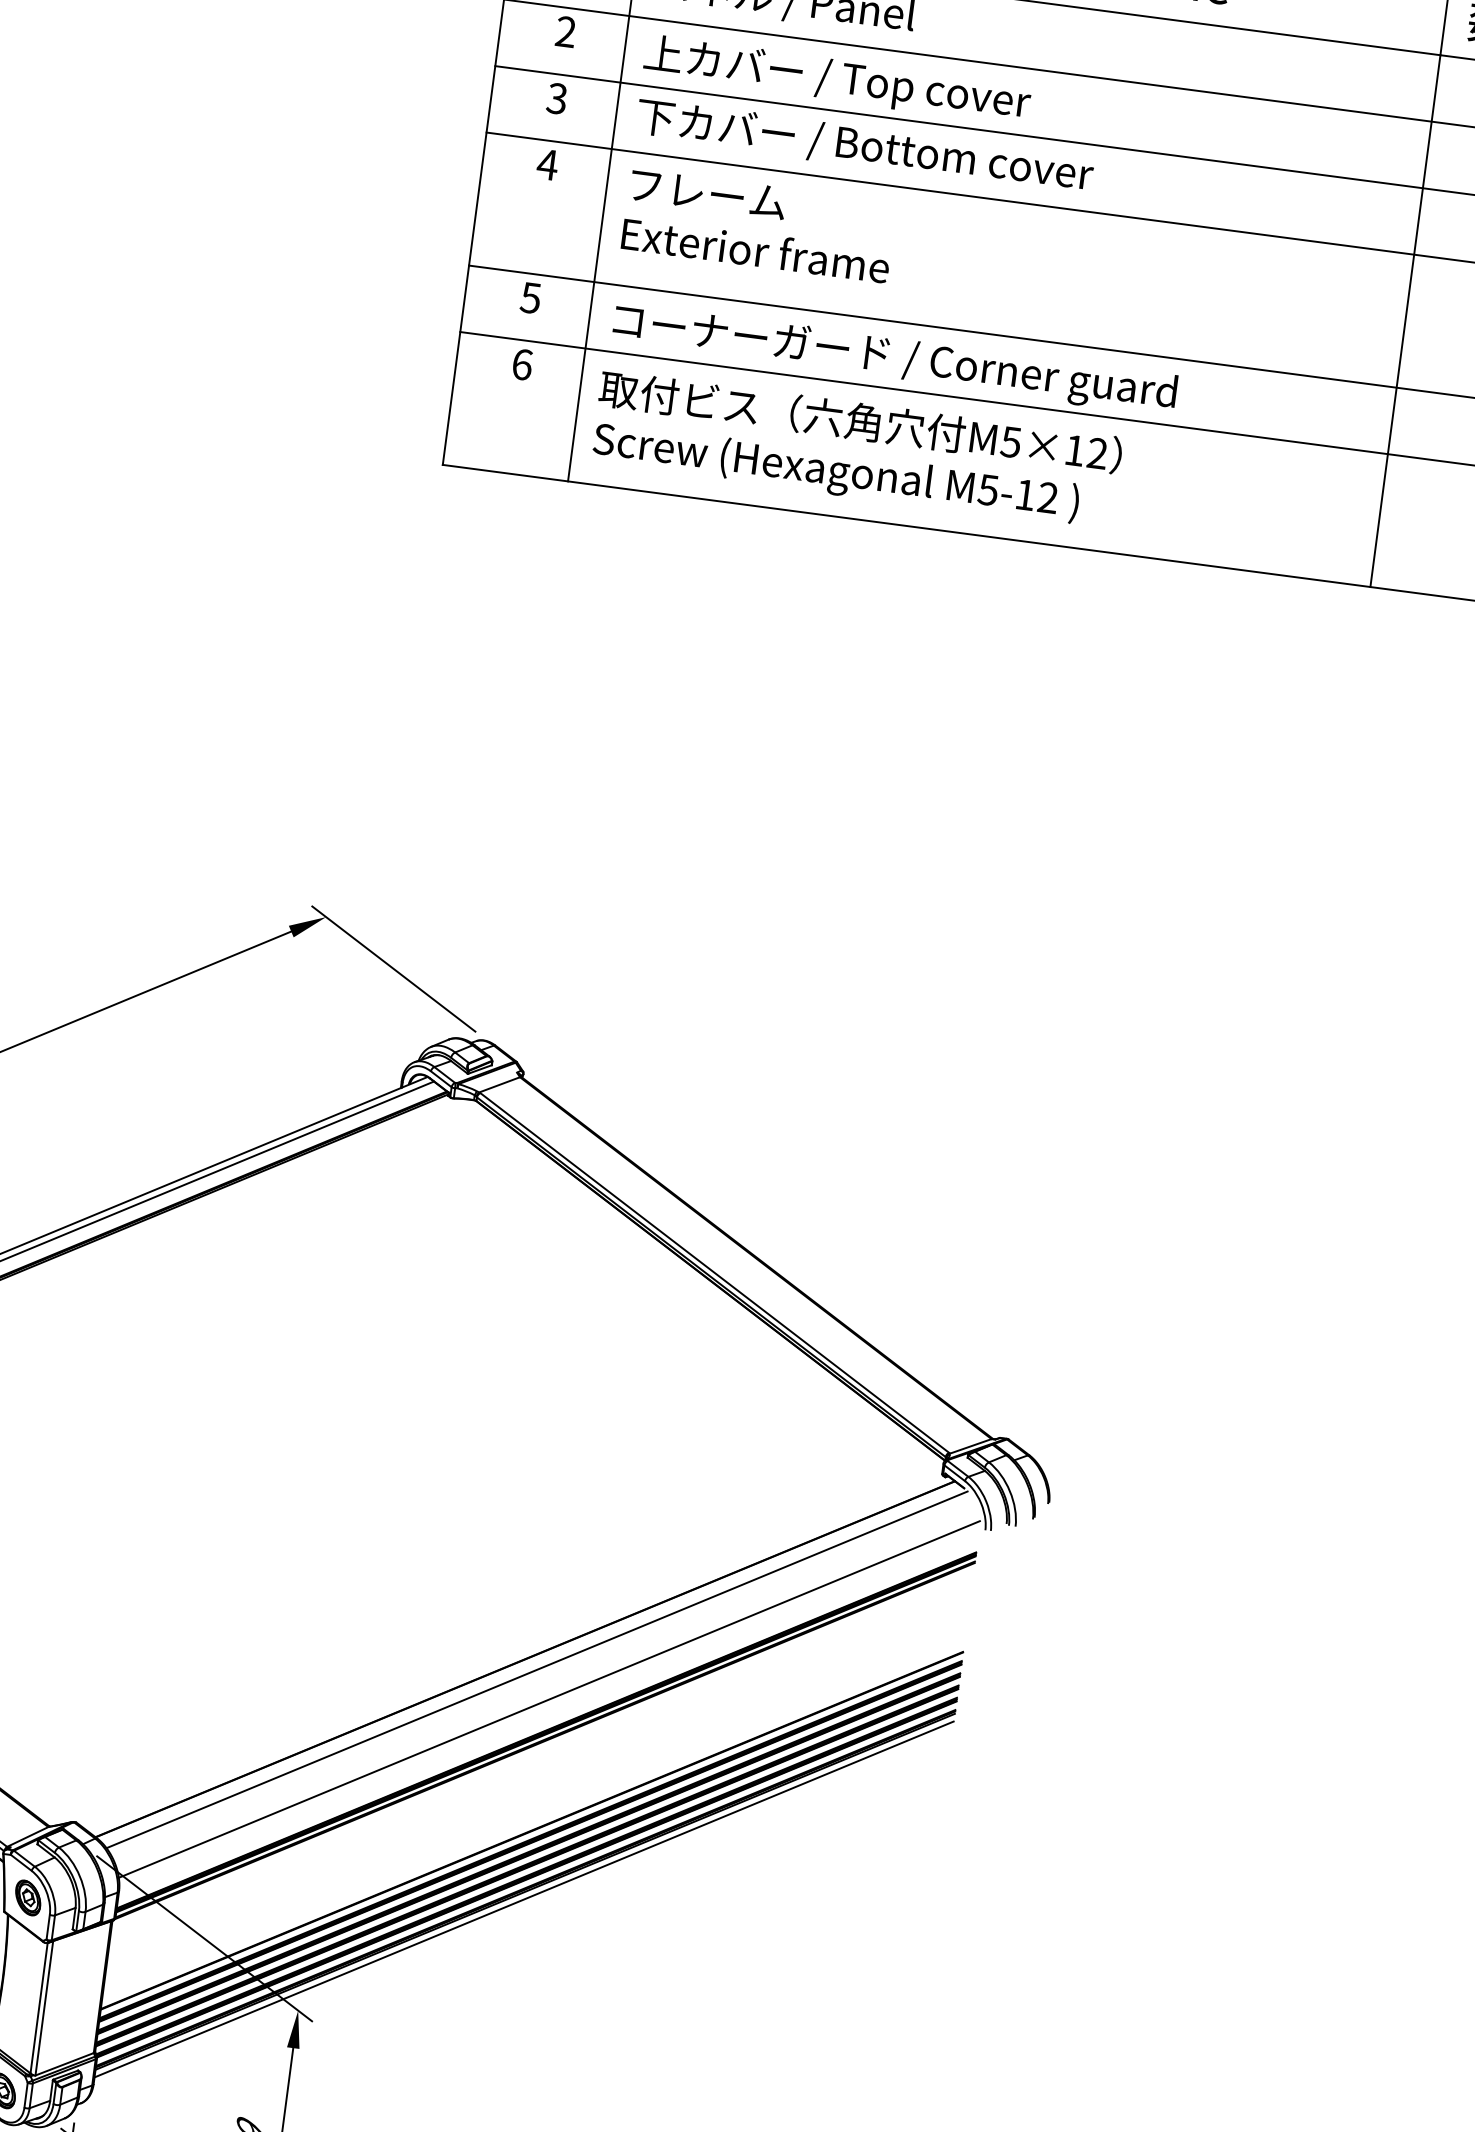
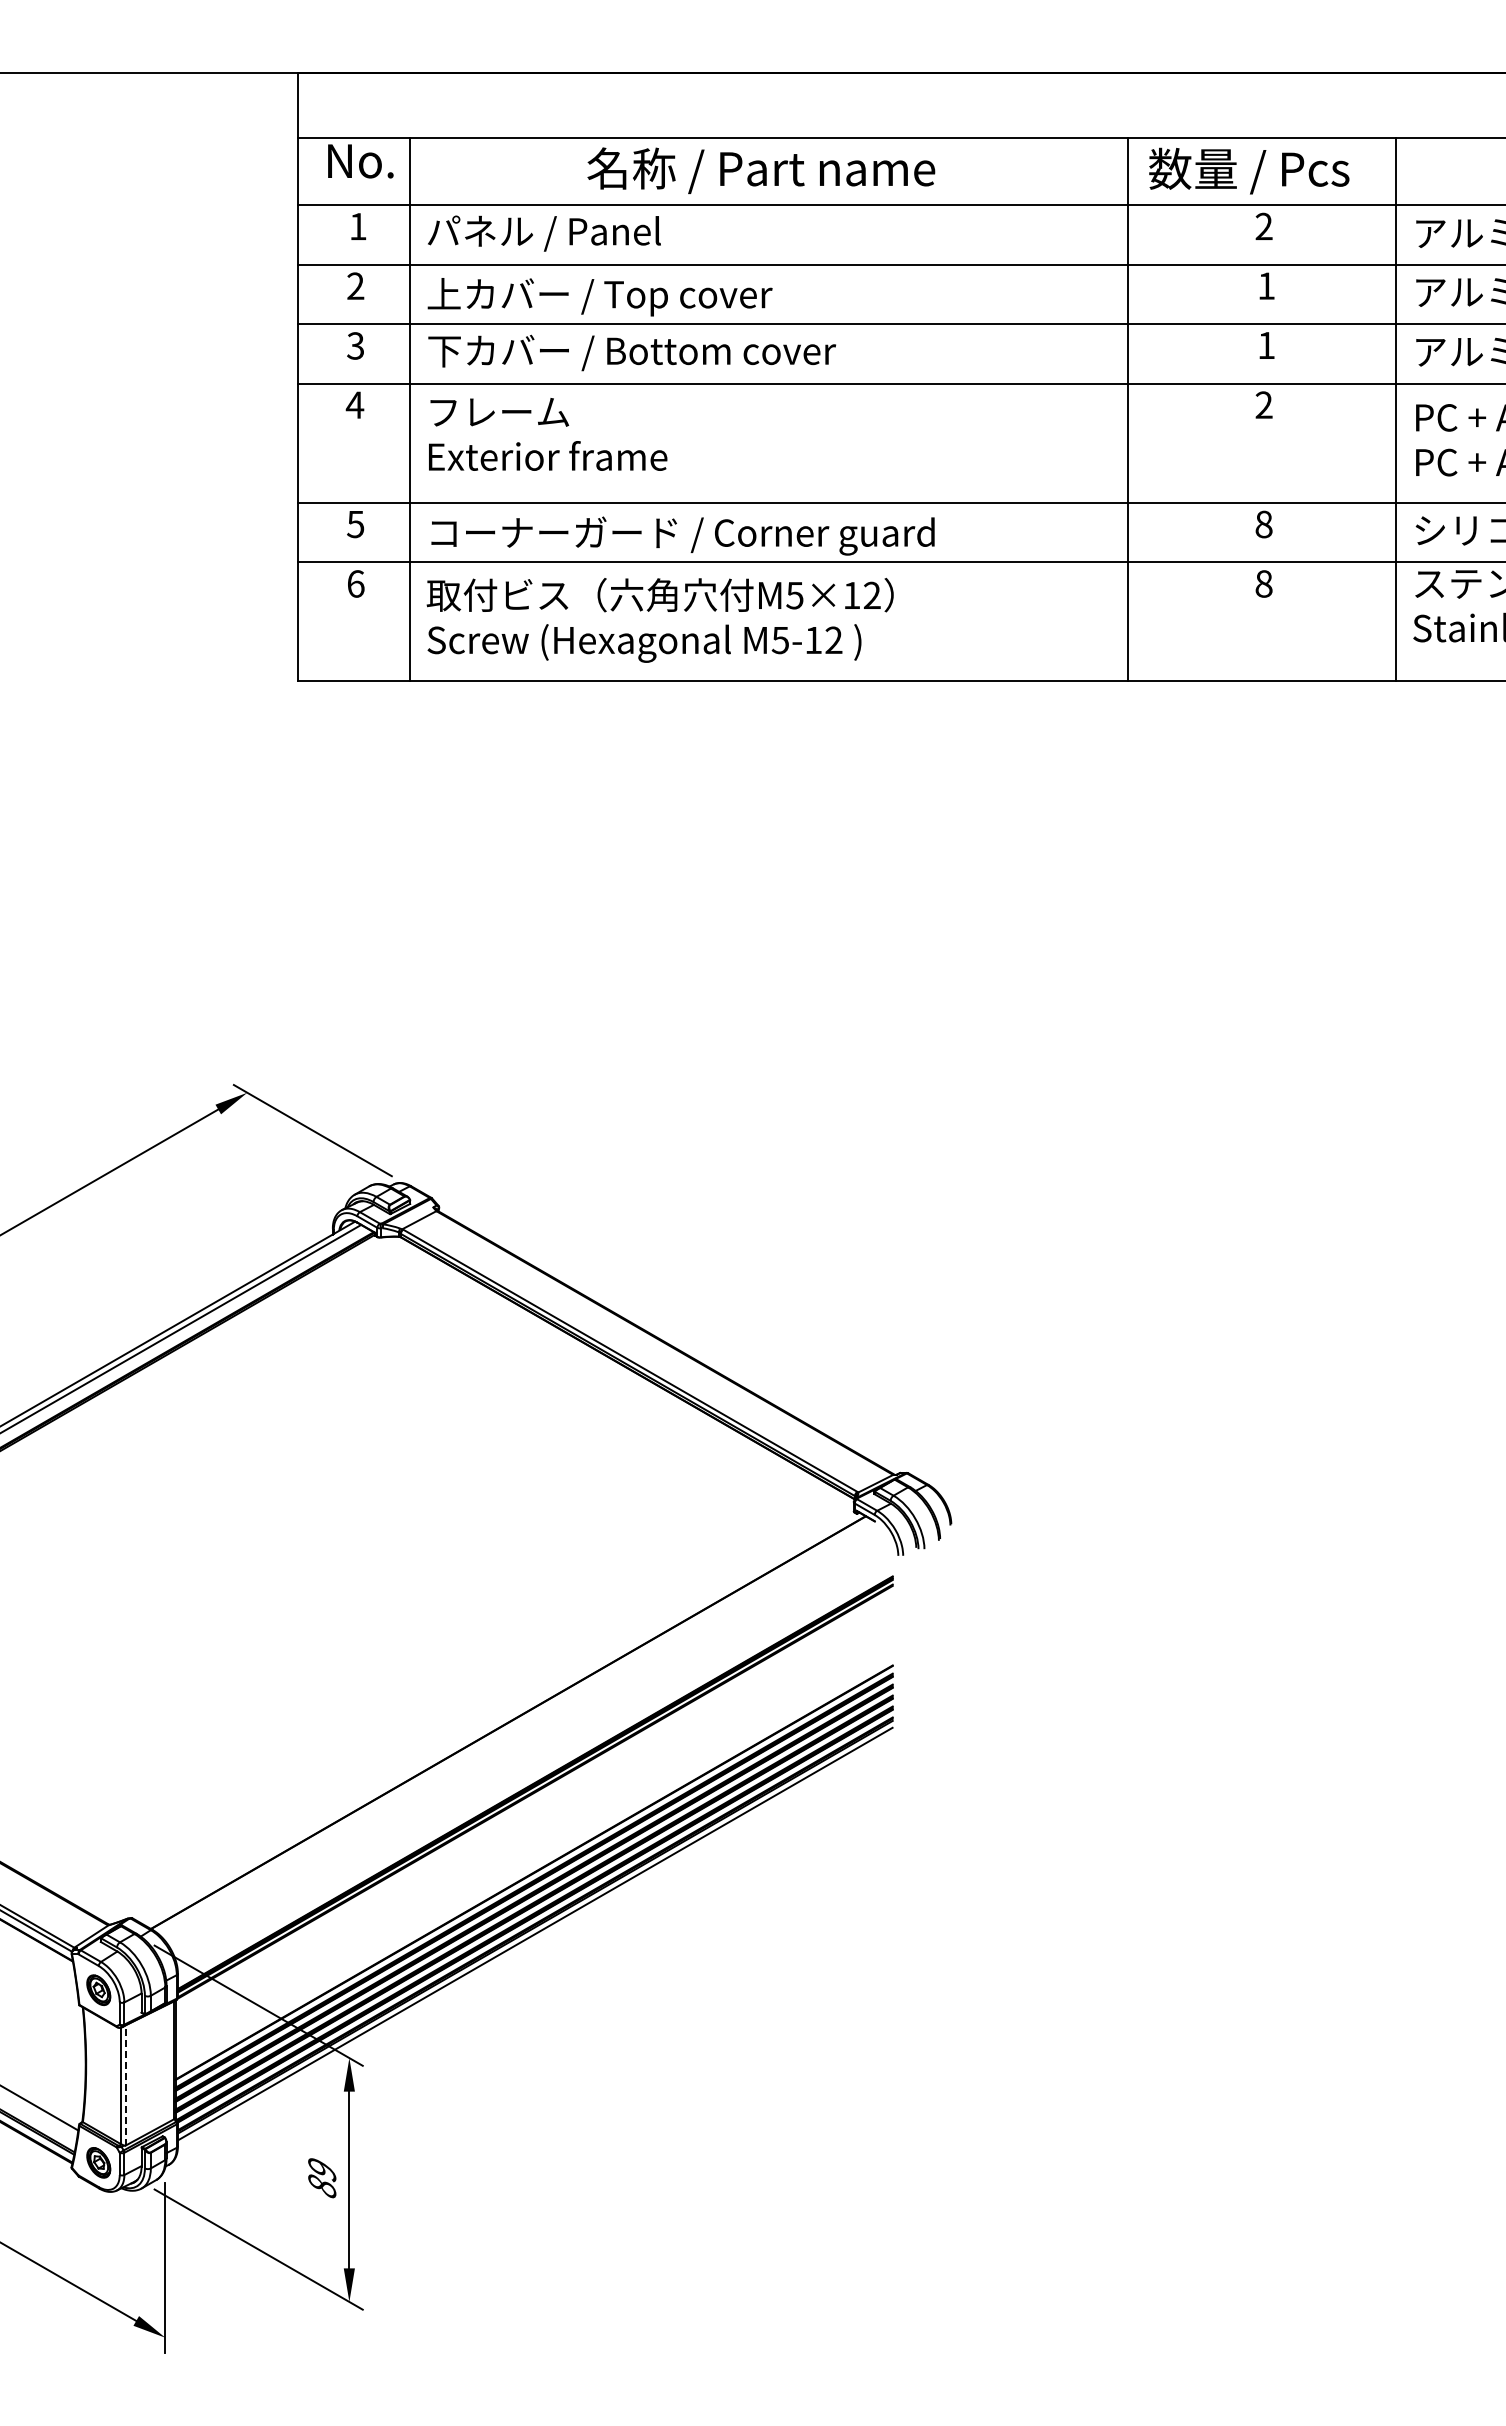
line: (536, 1669) -> (519, 1730), removed
line: (549, 1698) -> (534, 1754), removed
line: (44, 2007) -> (125, 2084), solid -> dashed

